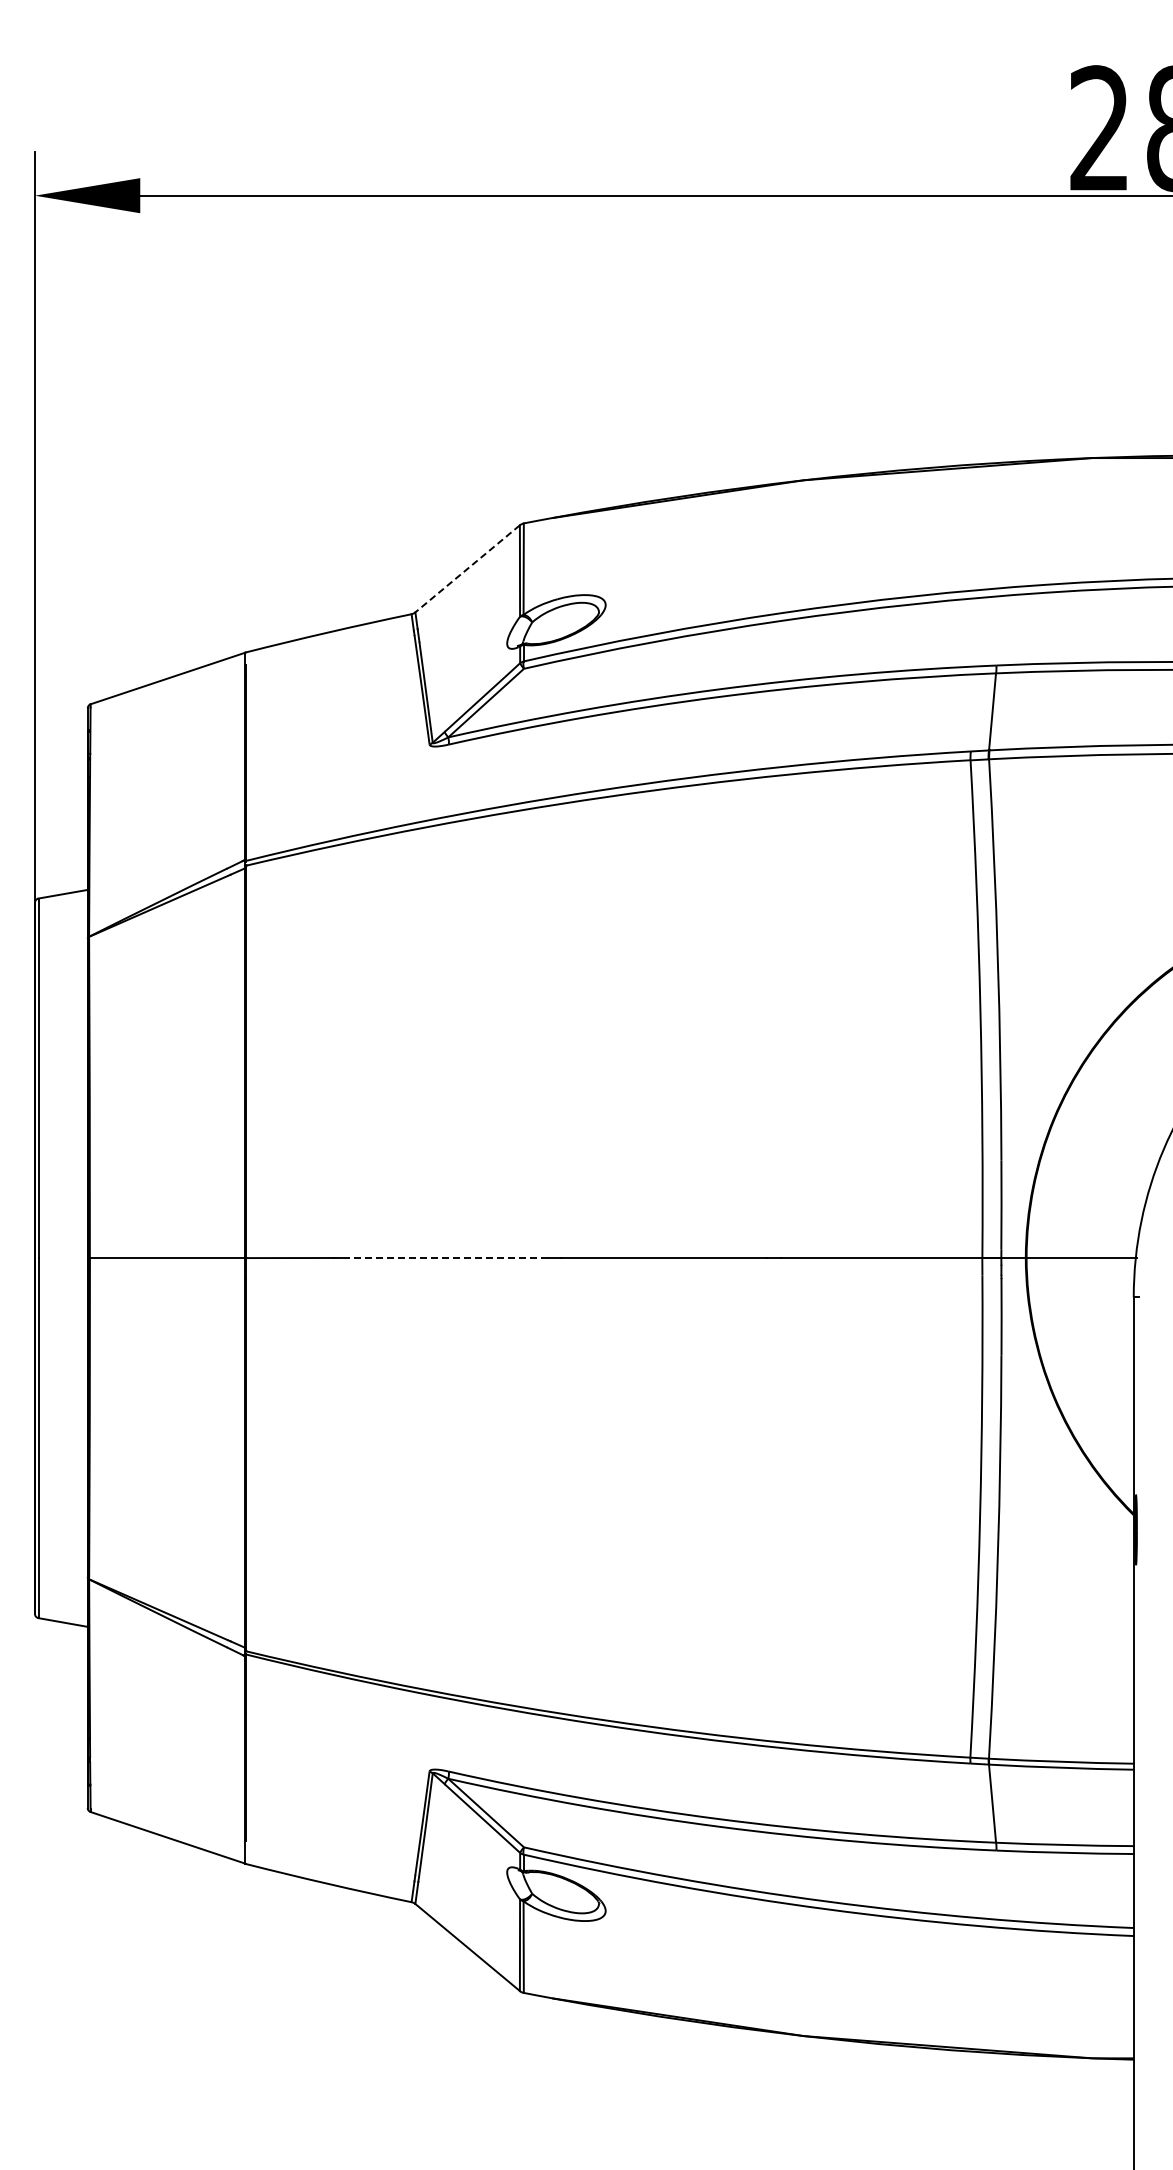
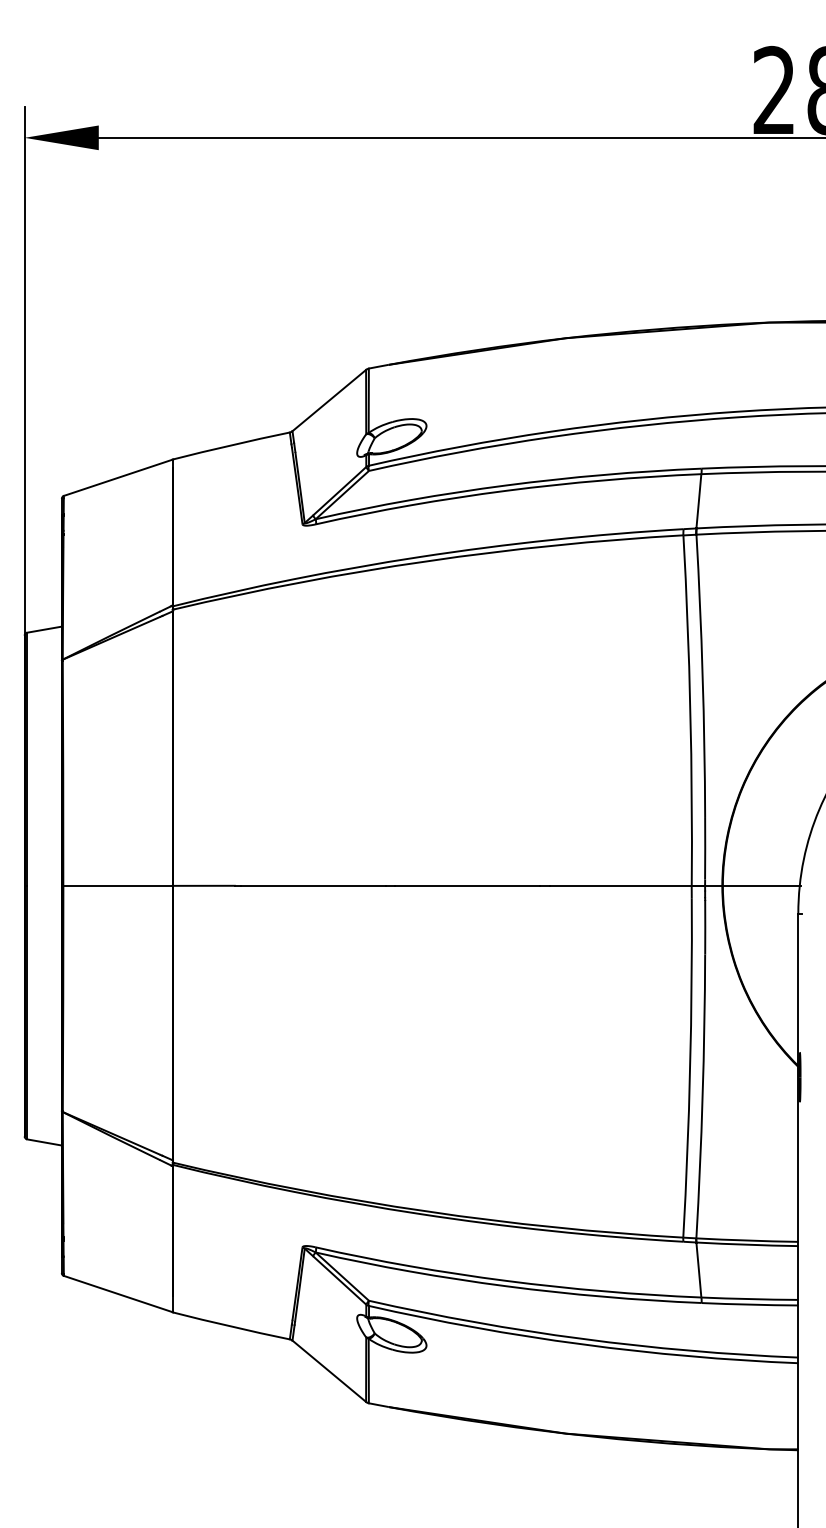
line: (467, 569) -> (329, 401), dashed -> solid
line: (444, 1258) -> (313, 886), dashed -> solid

